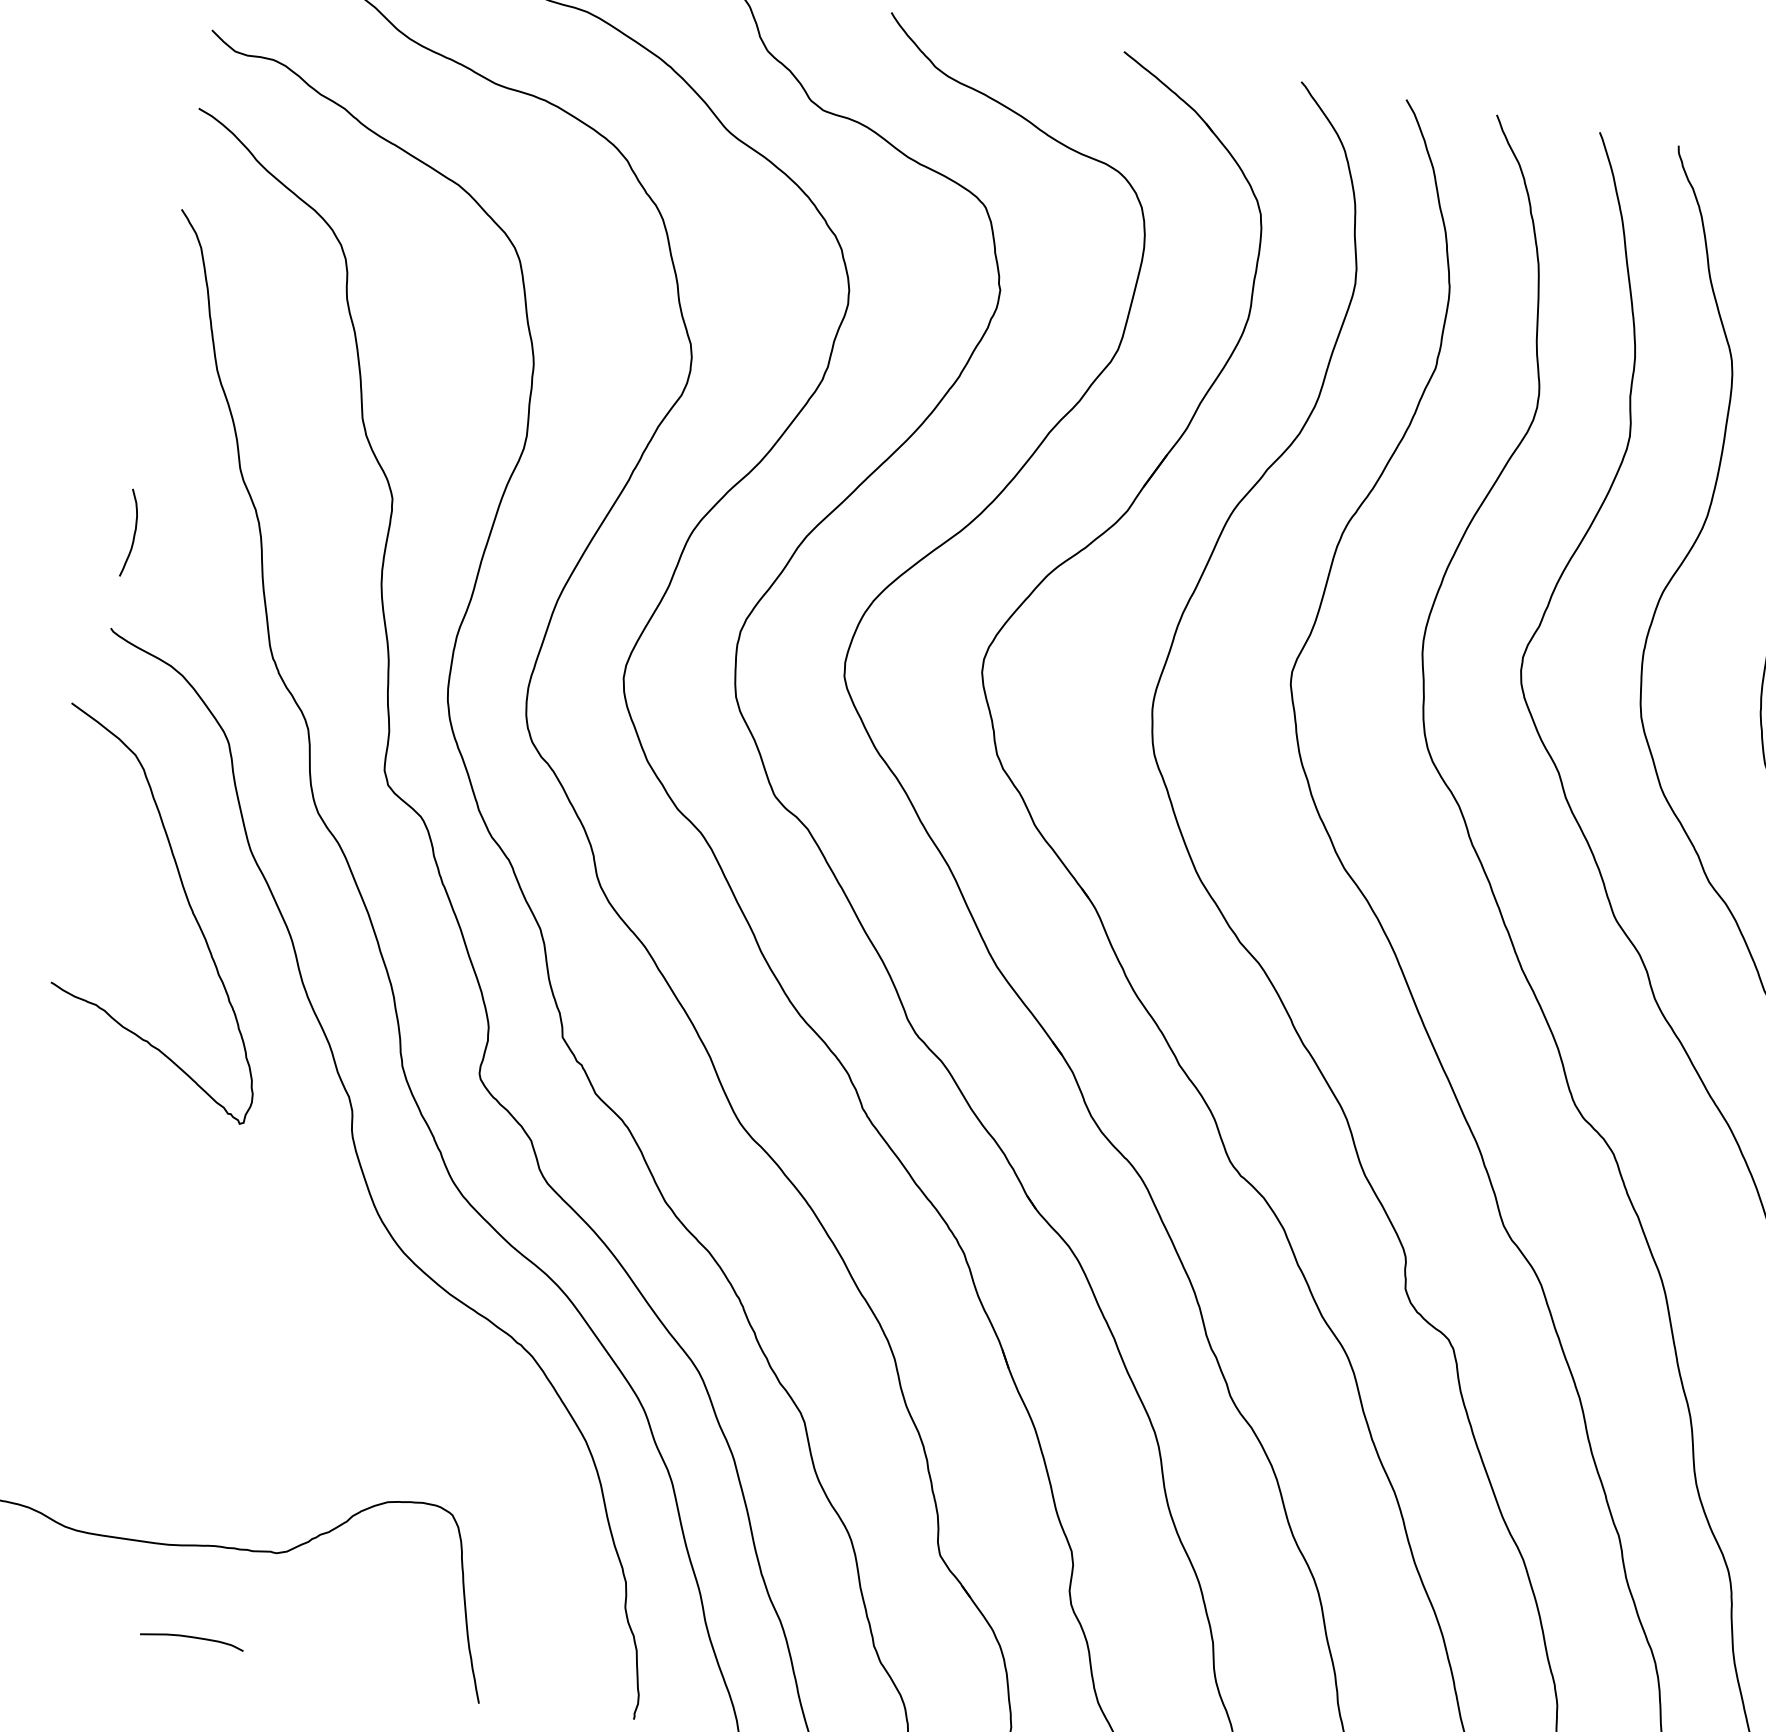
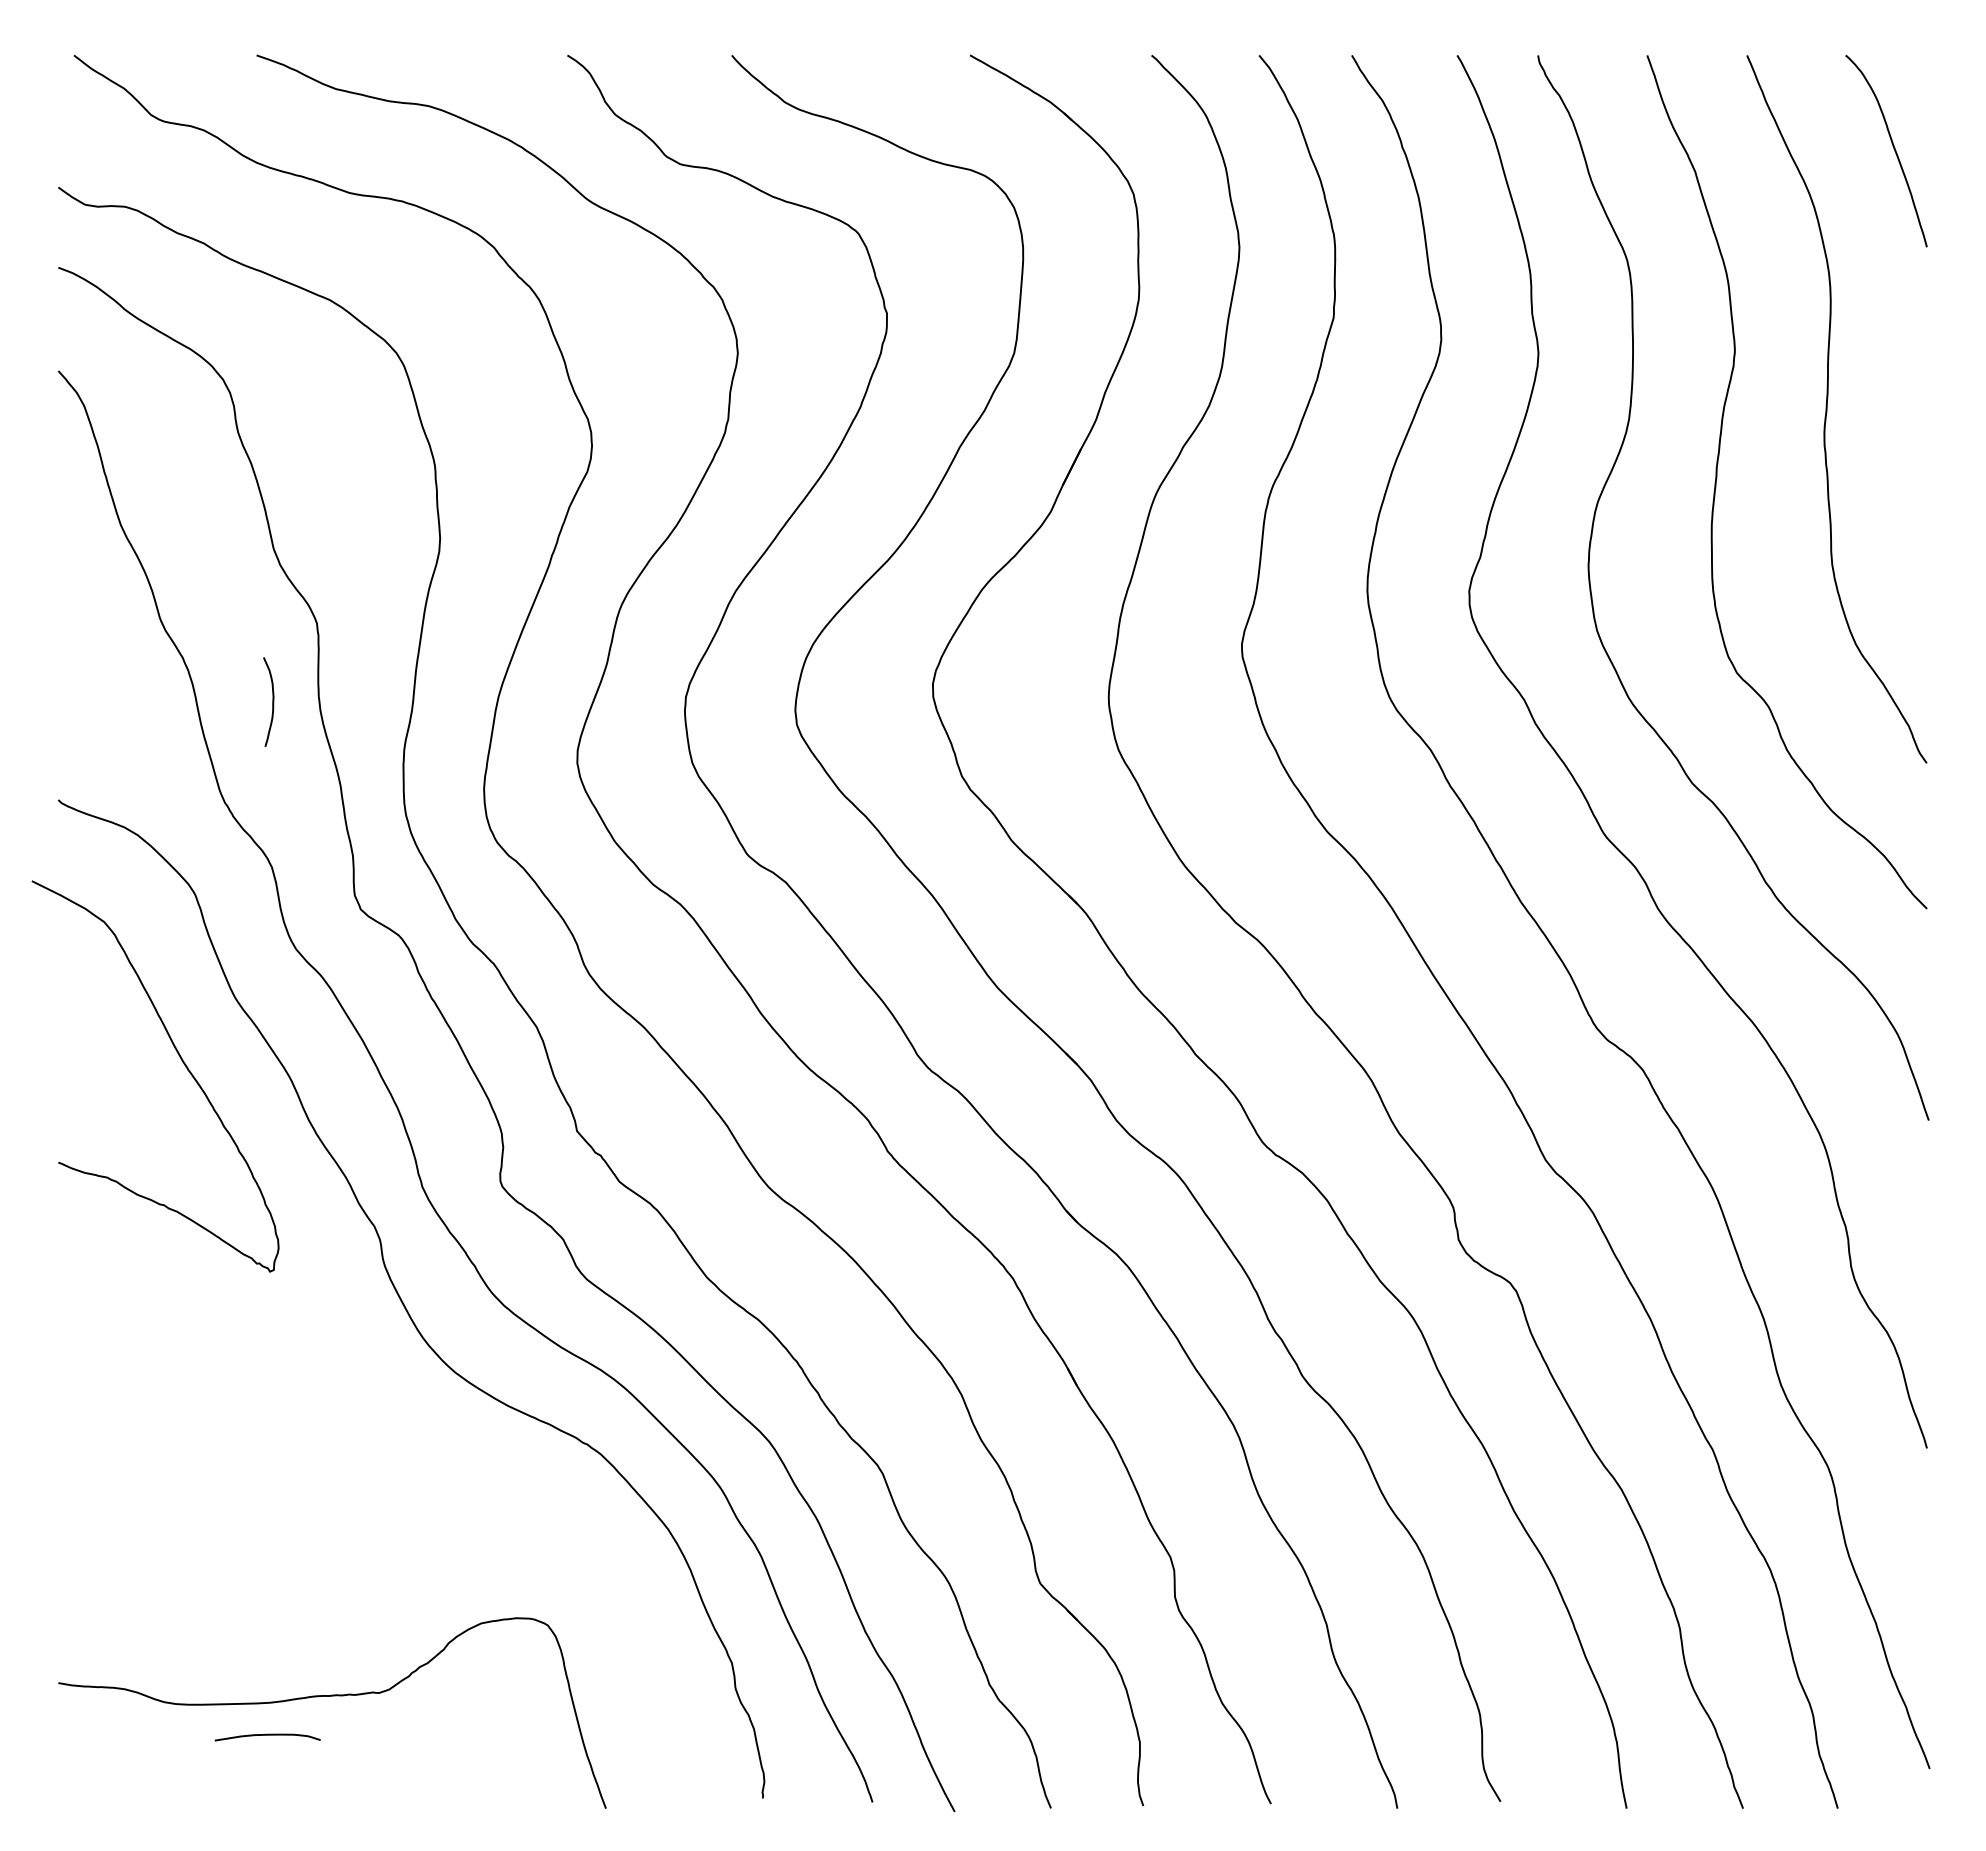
curve: (134, 533) -> (272, 701), moved
curve: (192, 1637) -> (267, 1735), moved

